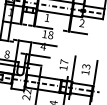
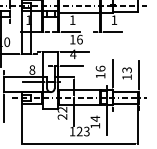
text: (82, 22) -> (114, 19), 2 -> 1
text: (50, 34) -> (79, 39), 18 -> 16
text: (64, 61) -> (100, 68), 17 -> 16

